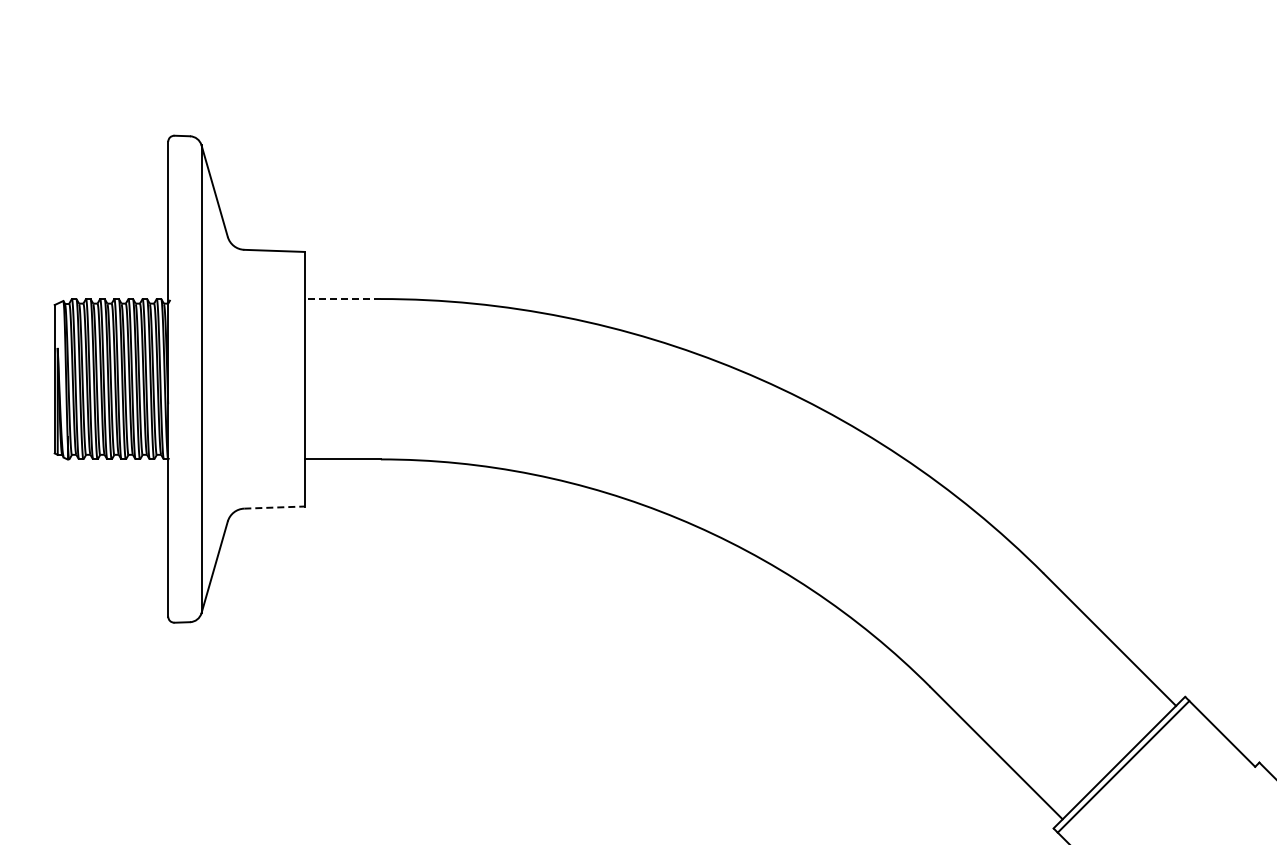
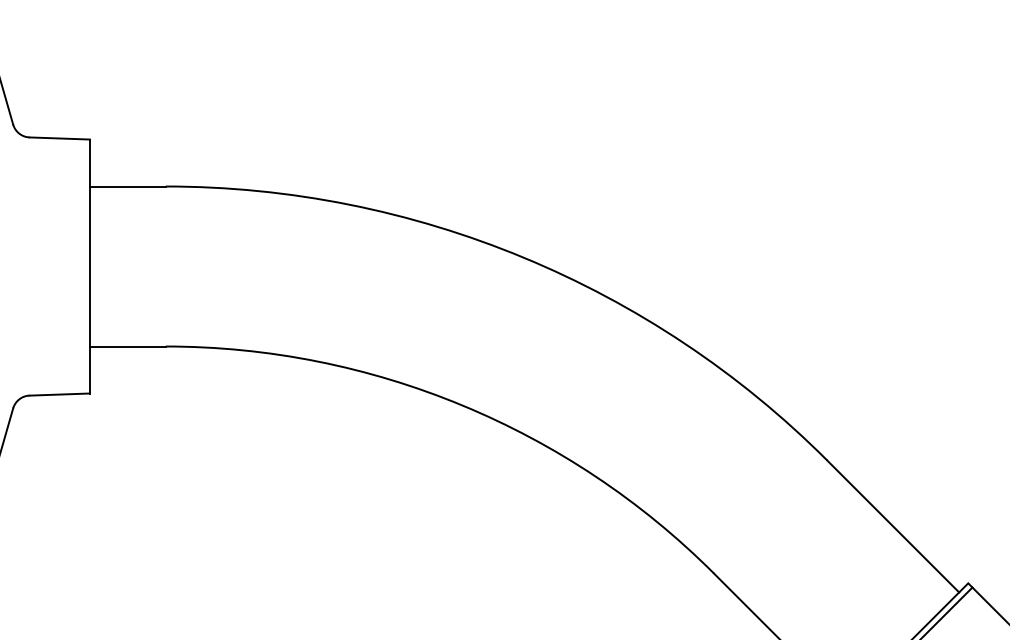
line: (342, 299) -> (127, 186), dashed -> solid
line: (275, 507) -> (60, 394), dashed -> solid

